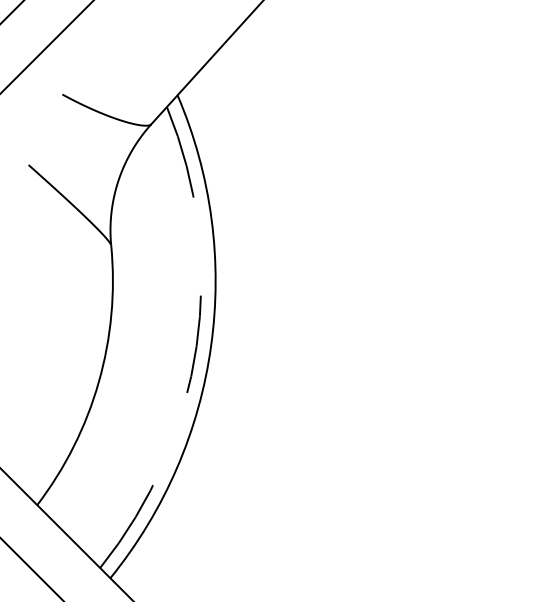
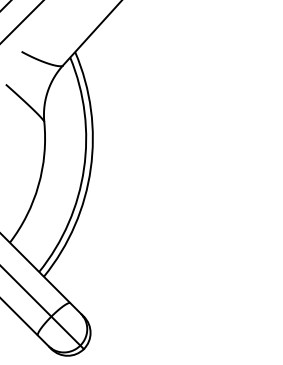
arc: (197, 347) -> (84, 169), dashed -> solid

